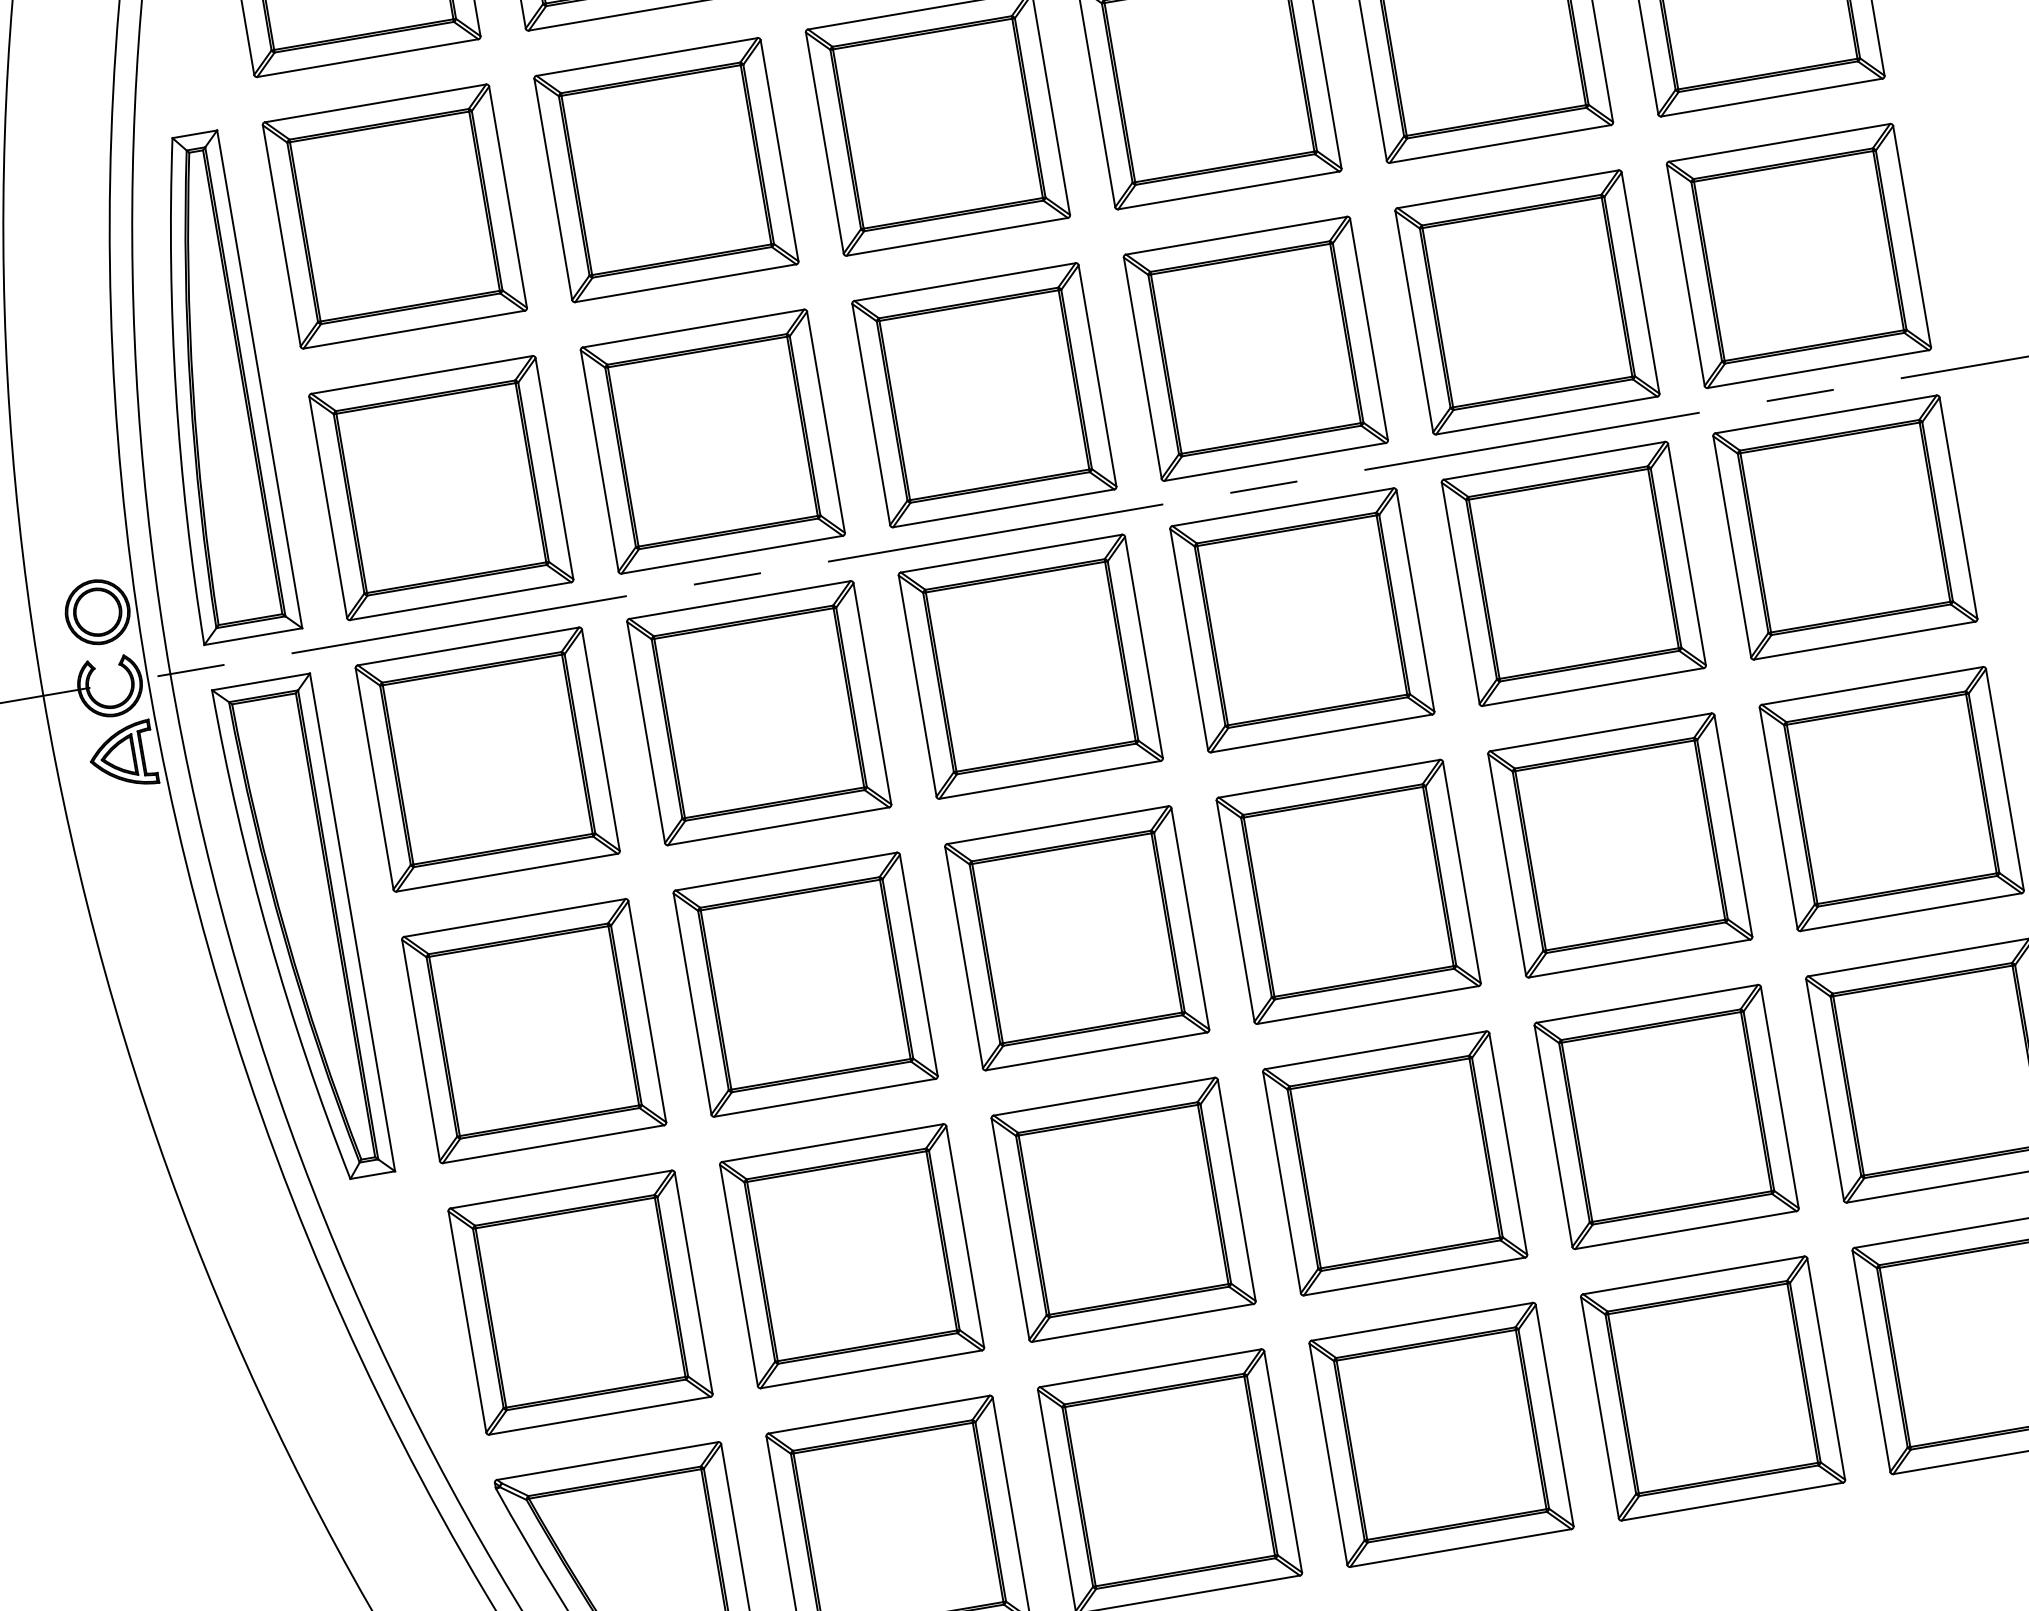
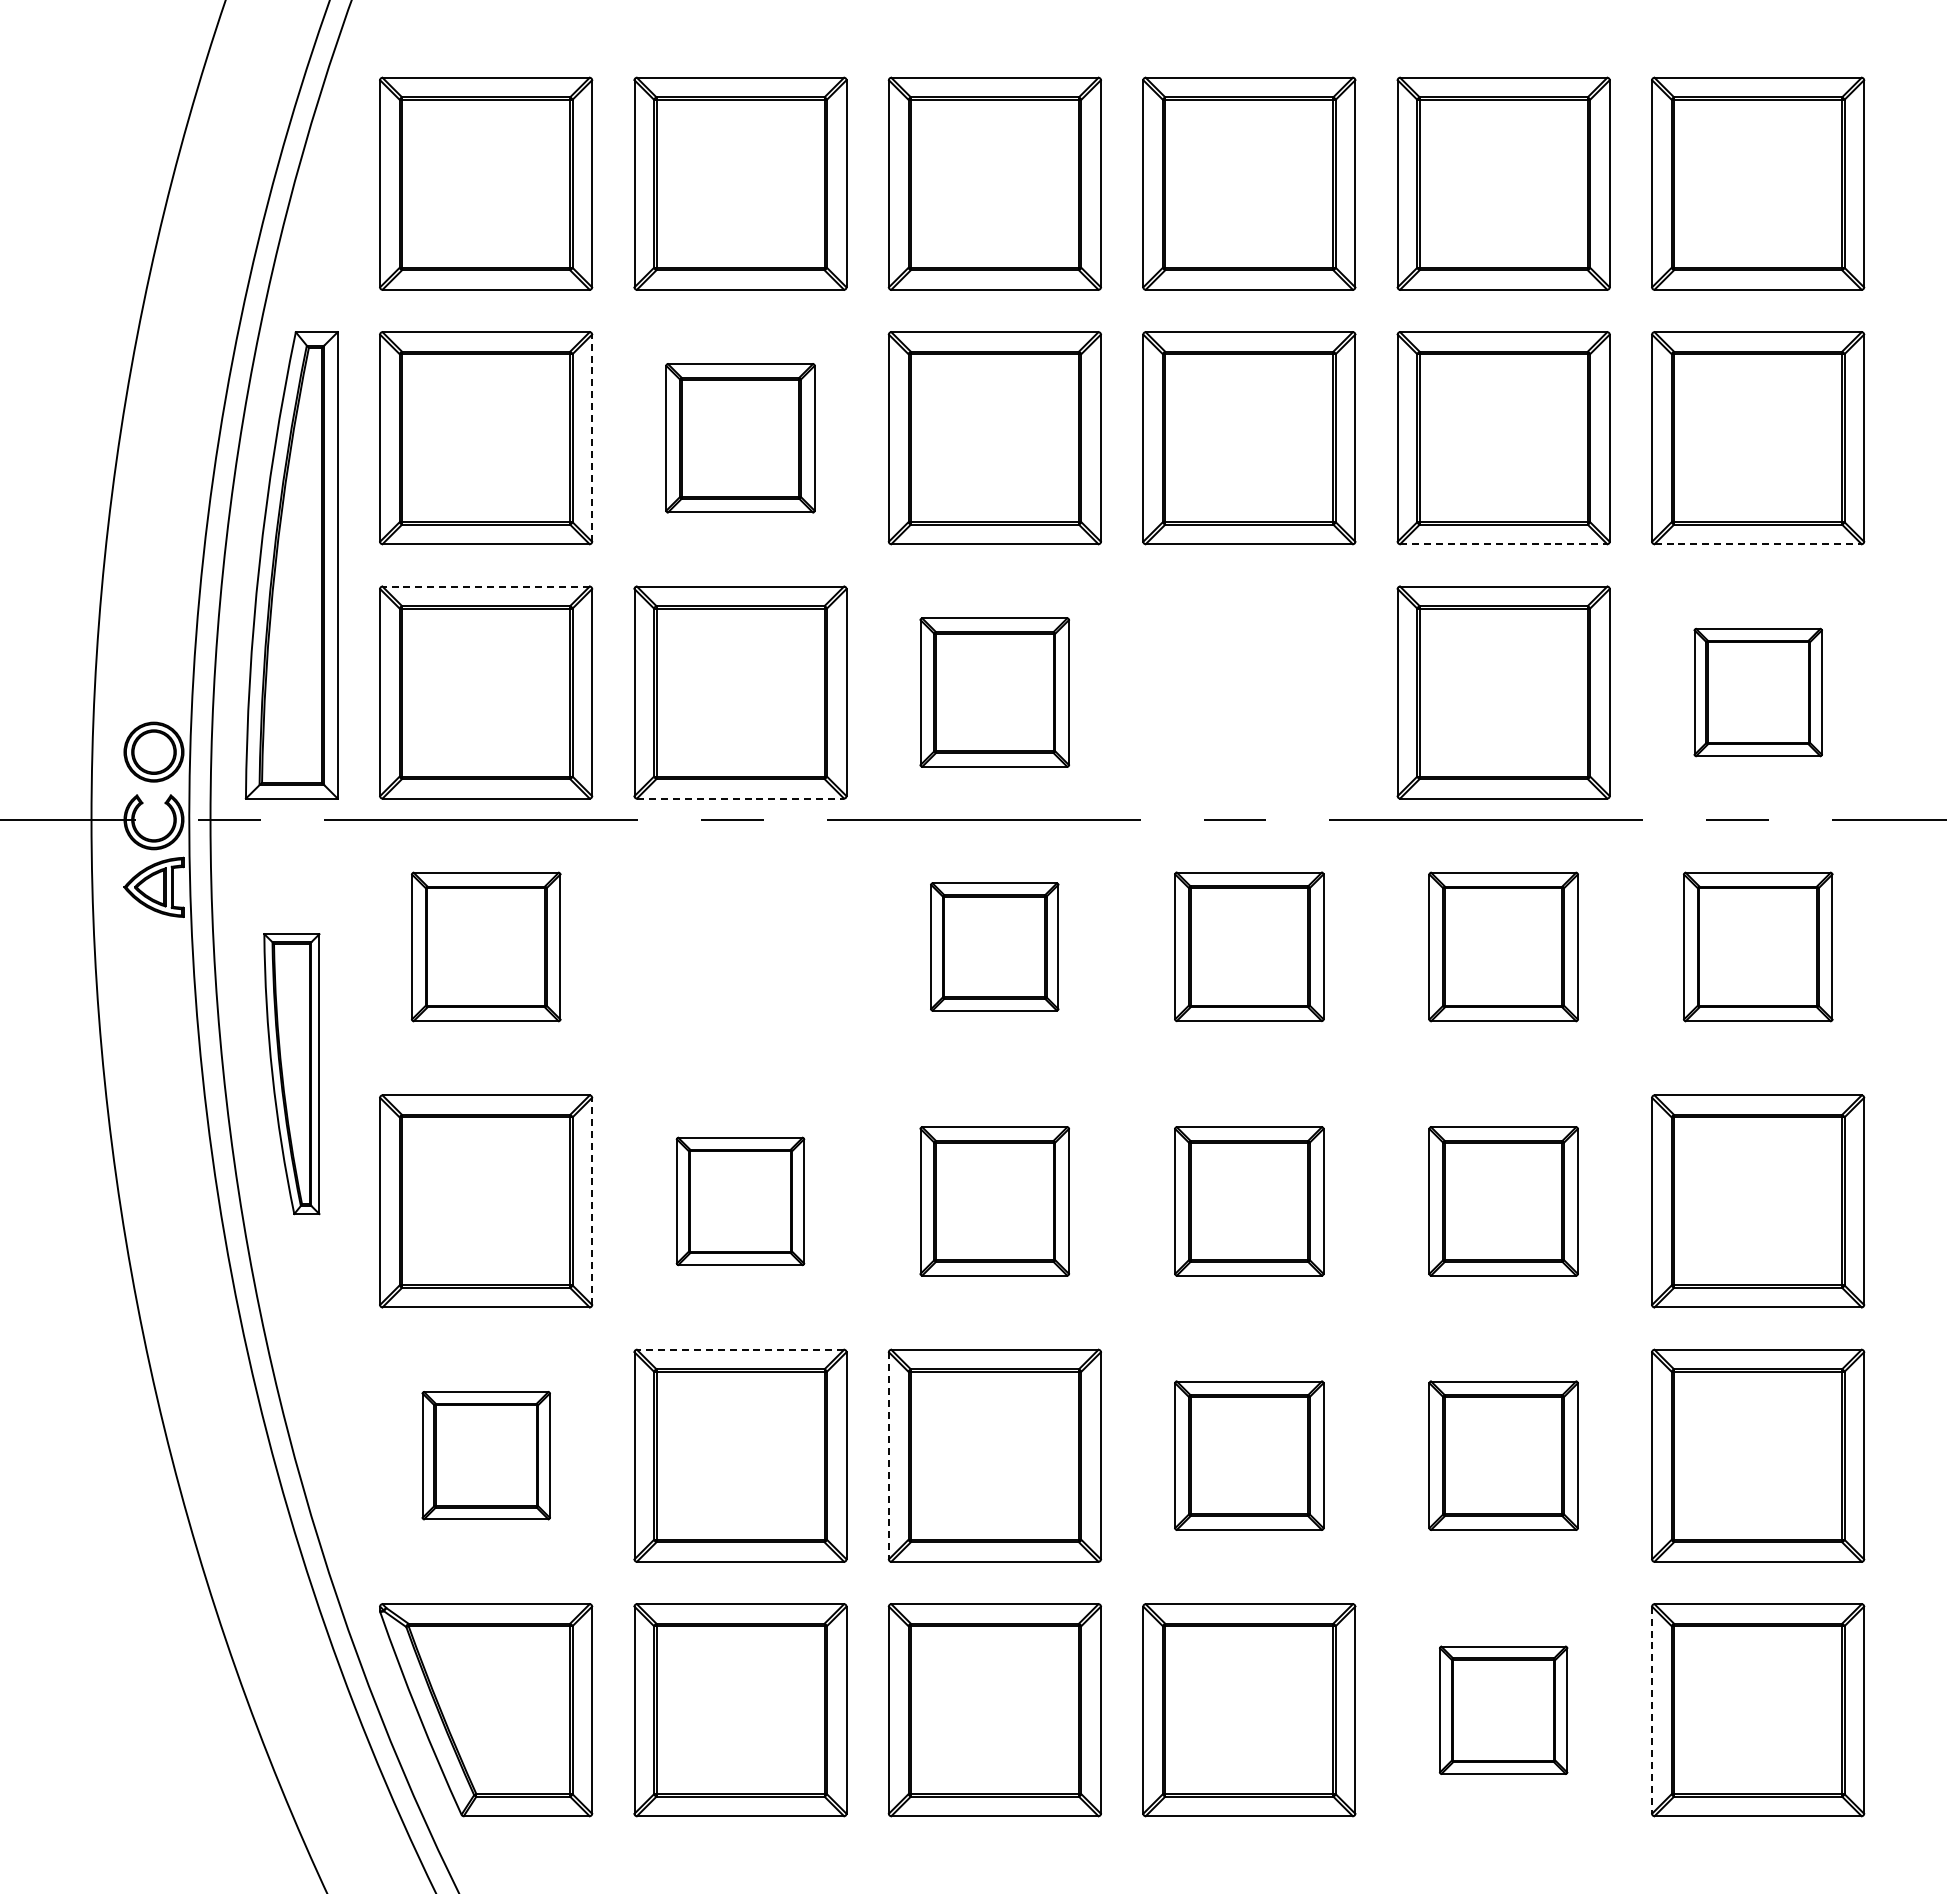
line: (1772, 97) -> (1758, 544), solid -> dashed
line: (1500, 144) -> (1503, 544), solid -> dashed
part: (666, 170) -> (740, 438), size x0.7
line: (508, 197) -> (592, 438), solid -> dashed
part: (1799, 255) -> (1758, 692), size x0.6
part: (1256, 348) -> (1249, 692), removed
line: (422, 374) -> (486, 586), solid -> dashed
part: (983, 395) -> (994, 692), size x0.7
part: (1845, 526) -> (1758, 946), size x0.7
line: (732, 554) -> (740, 798), solid -> dashed
part: (1573, 573) -> (1503, 946), size x0.7
part: (1302, 619) -> (1249, 946), size x0.7
part: (1030, 666) -> (994, 946), size x0.6
part: (759, 712) -> (740, 946), removed
part: (488, 758) -> (486, 946), size x0.7
part: (1620, 845) -> (1503, 1201), size x0.7
part: (1348, 891) -> (1249, 1201), size x0.7
part: (303, 930) -> (291, 1073), size x0.6
part: (1076, 938) -> (994, 1201), size x0.7
part: (805, 984) -> (740, 1201), size x0.6
line: (647, 1011) -> (592, 1201), solid -> dashed
part: (1666, 1116) -> (1503, 1455), size x0.7
line: (832, 1142) -> (740, 1349), solid -> dashed
part: (1395, 1163) -> (1249, 1455), size x0.7
line: (1009, 1228) -> (888, 1455), solid -> dashed
part: (580, 1302) -> (486, 1455), size x0.6
line: (1871, 1361) -> (1652, 1710), solid -> dashed
part: (1712, 1388) -> (1503, 1710), size x0.6

